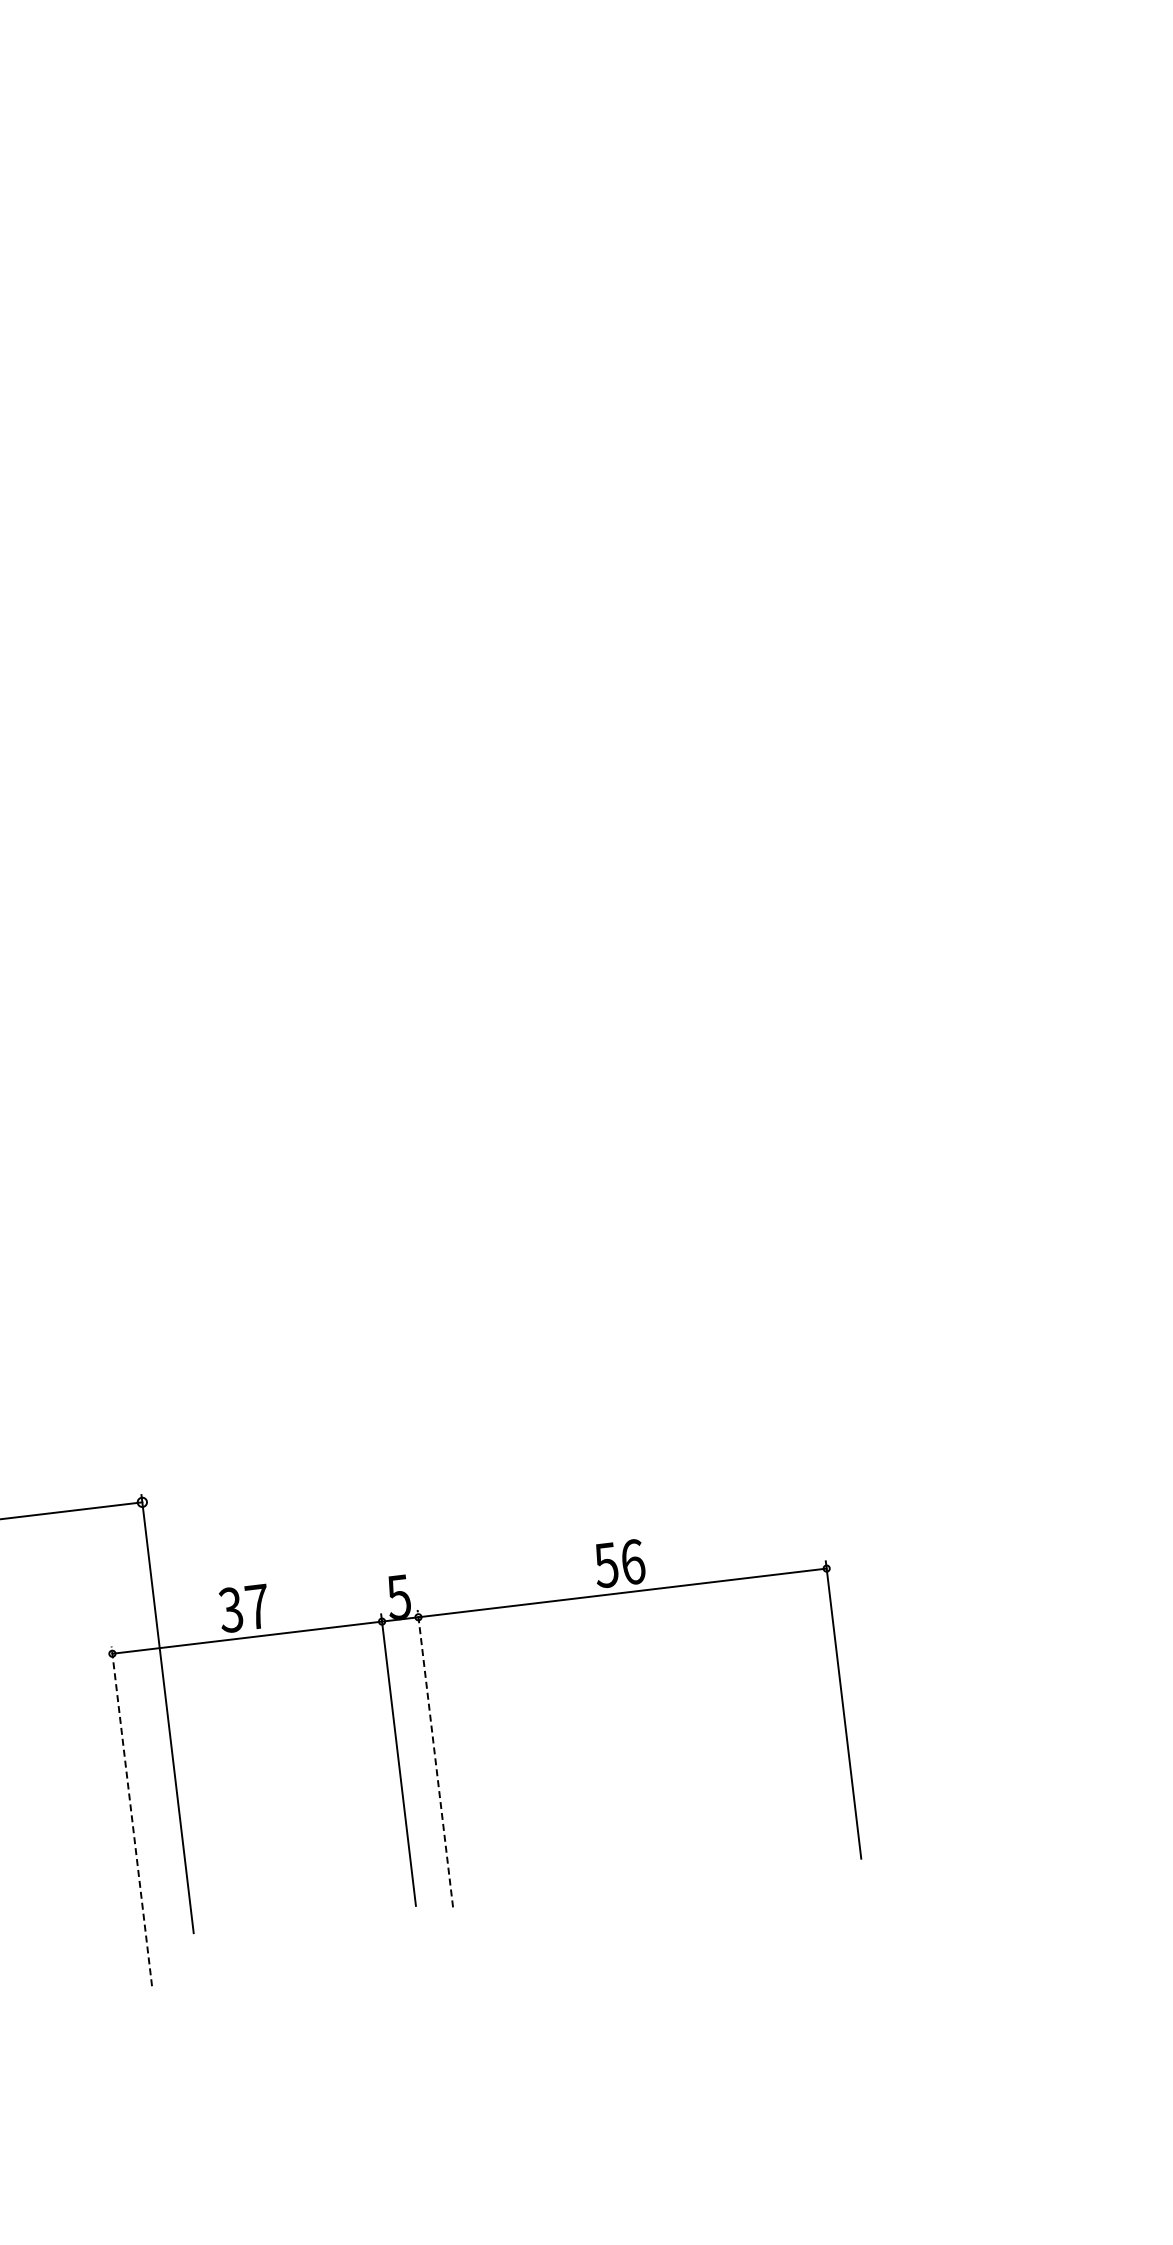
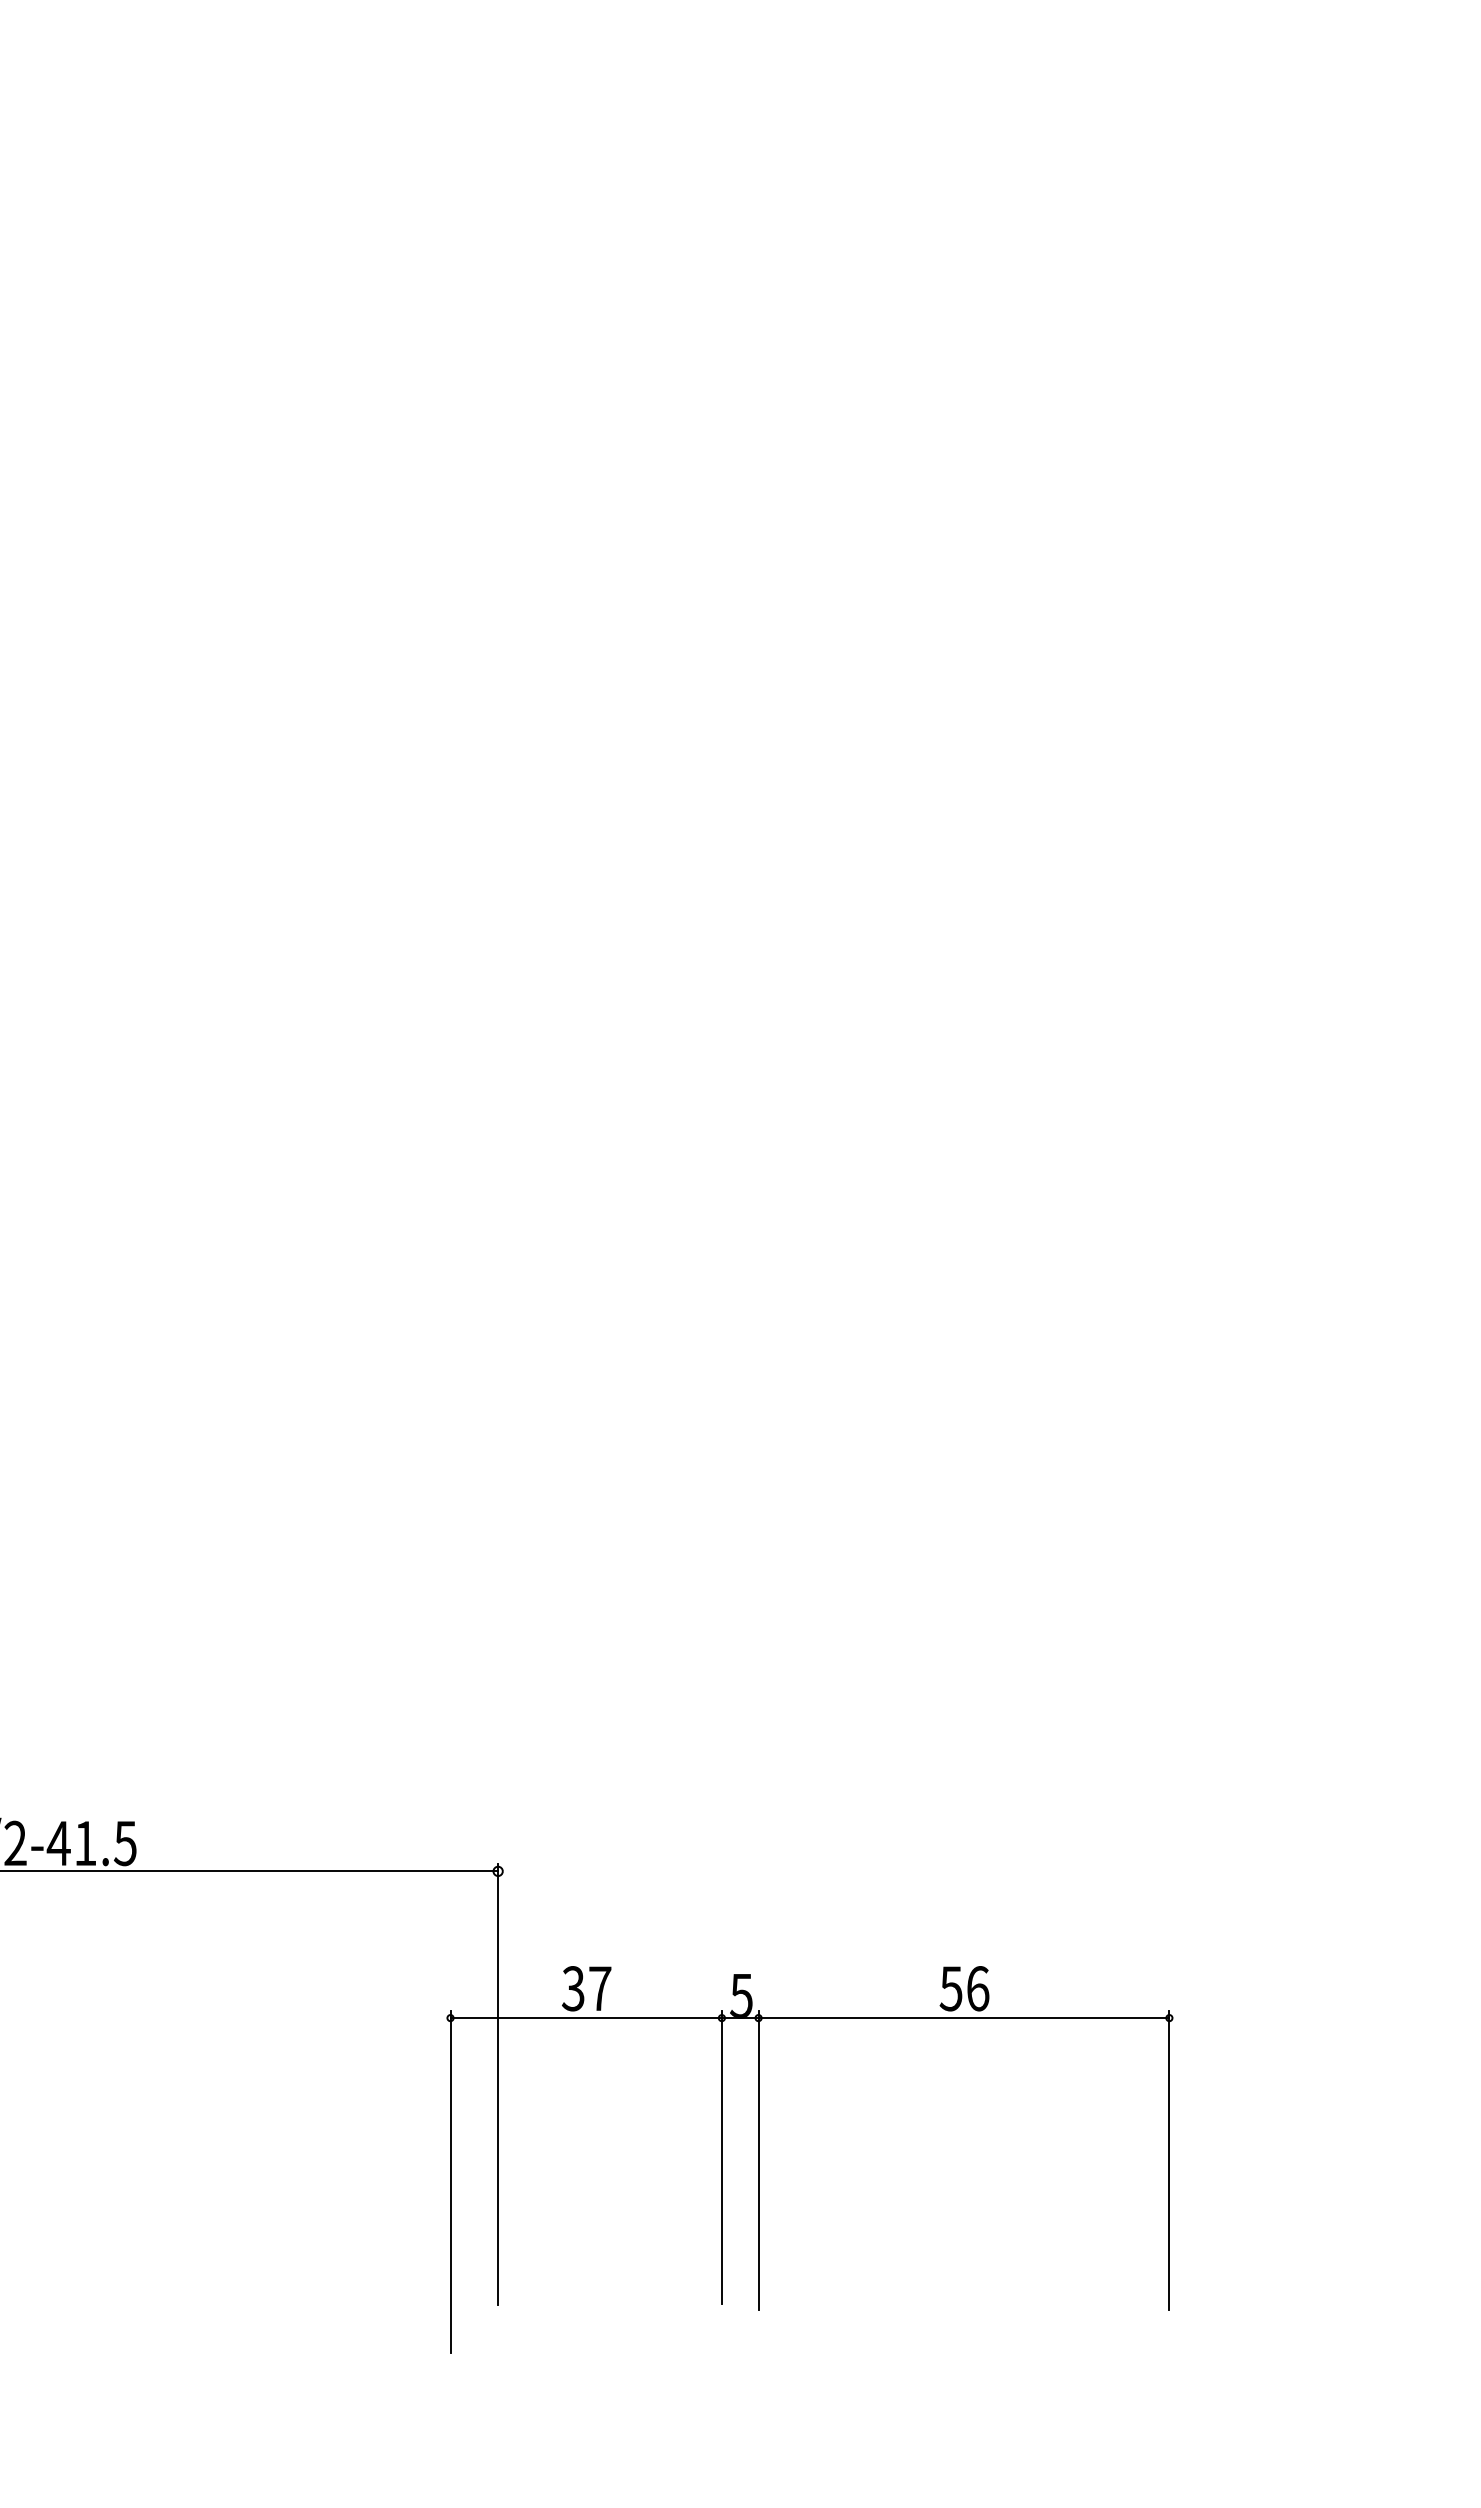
line: (435, 1758) -> (758, 2160), dashed -> solid
line: (131, 1816) -> (450, 2181), dashed -> solid

